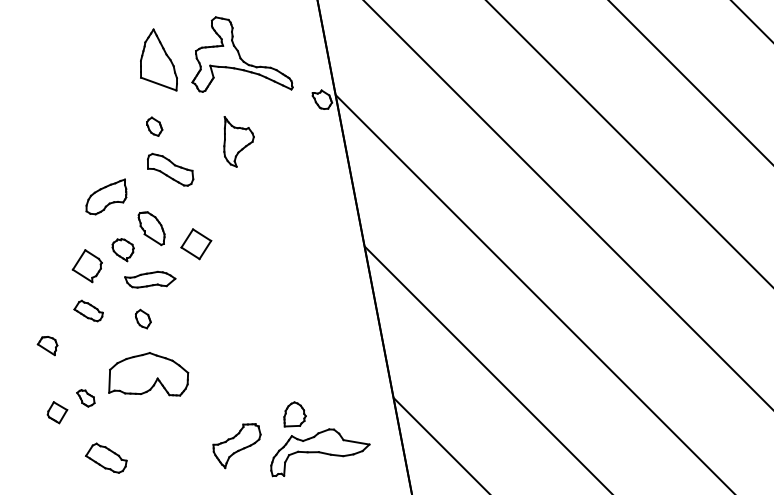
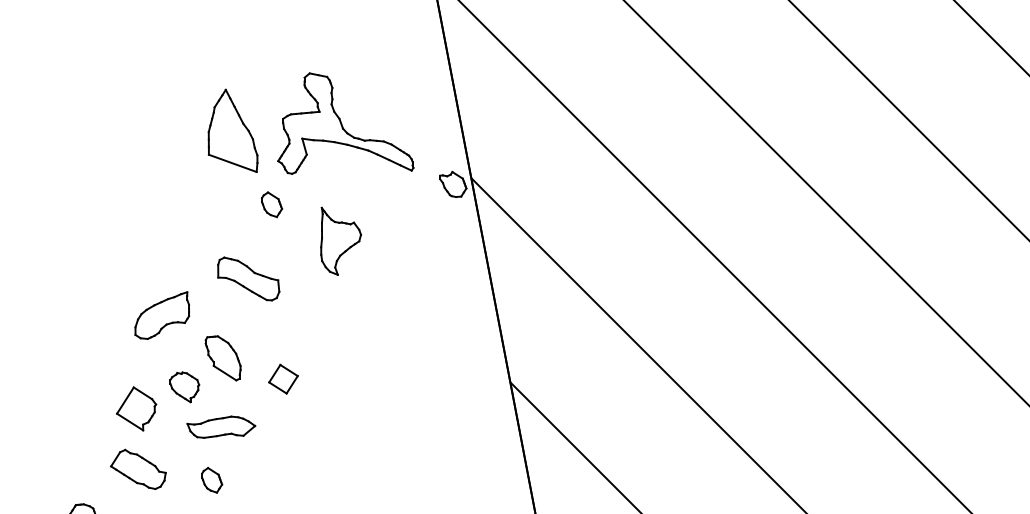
part: (154, 126) -> (271, 204), moved
part: (196, 243) -> (283, 378), size x0.71
part: (88, 310) -> (138, 468), size x1.43

